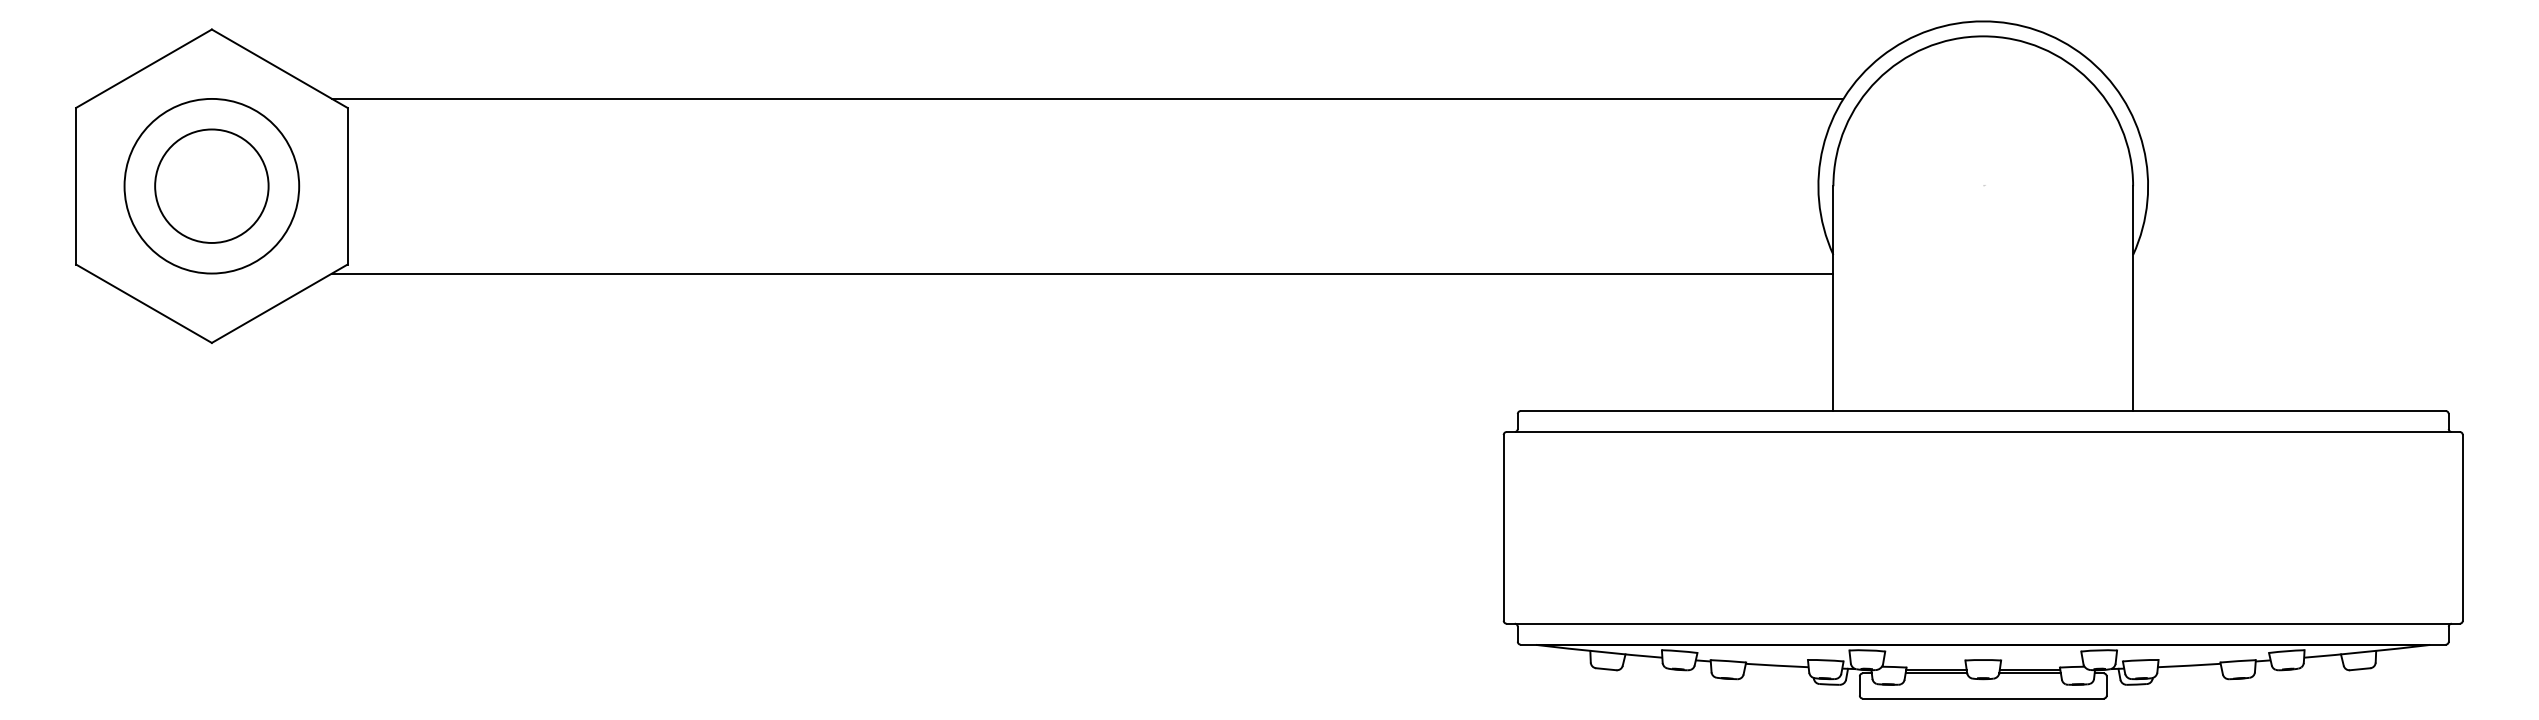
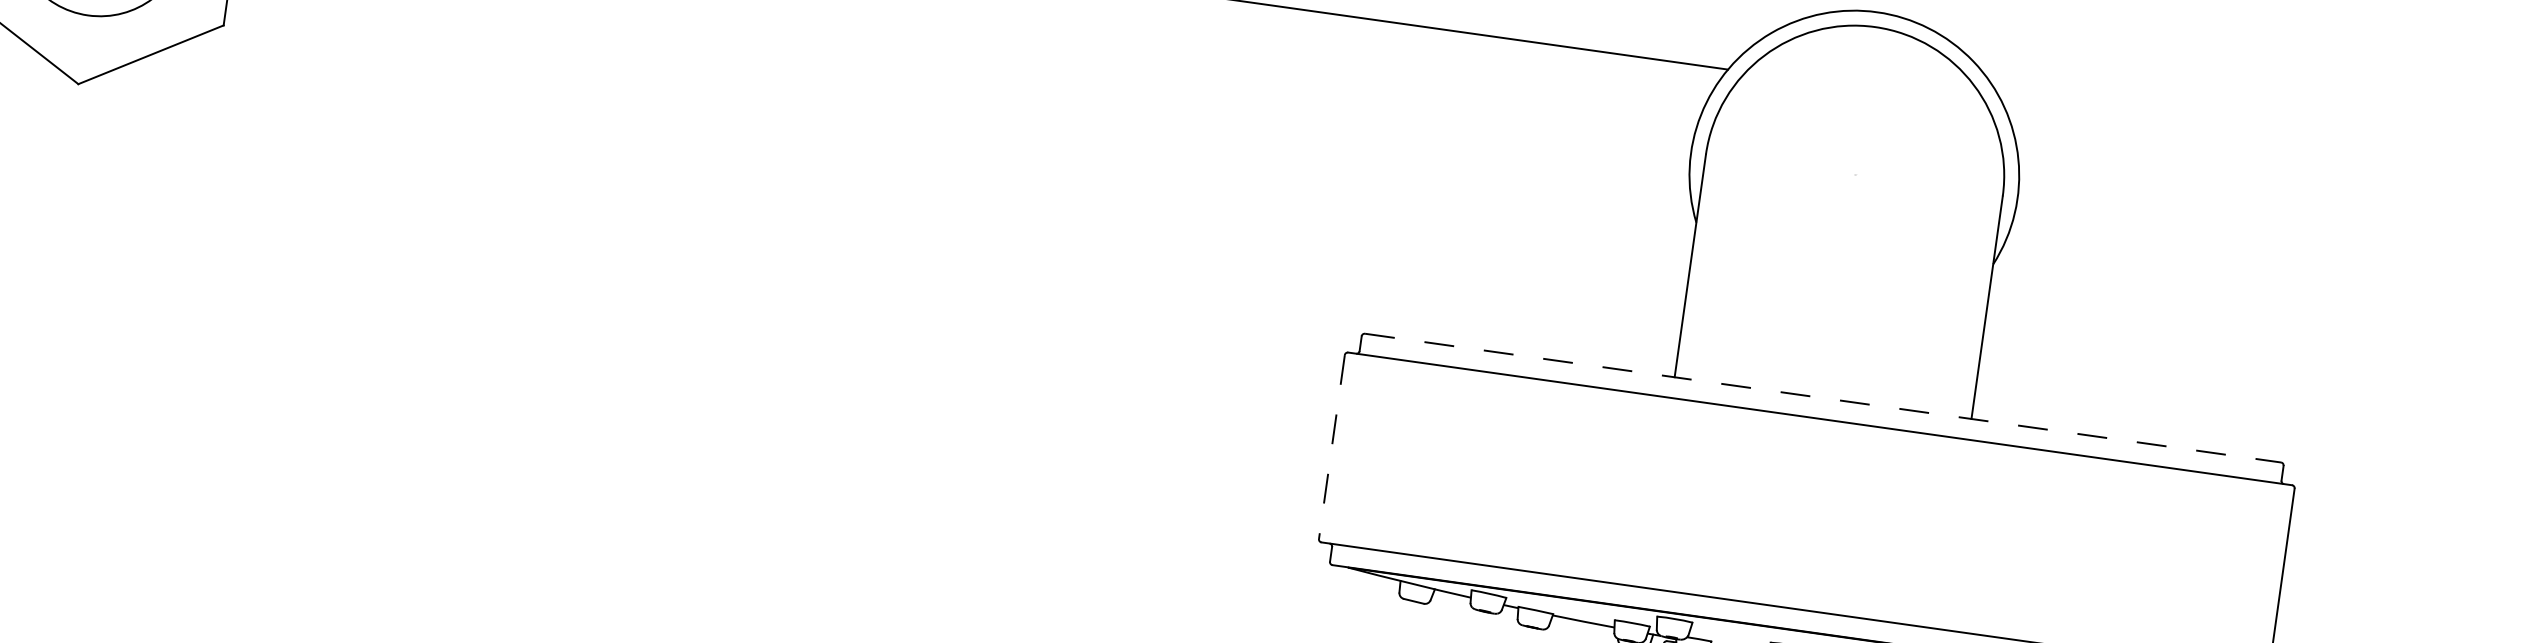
line: (1082, 273) -> (950, 136), removed
line: (1983, 411) -> (1823, 398), solid -> dashed
line: (1503, 527) -> (1331, 446), solid -> dashed

